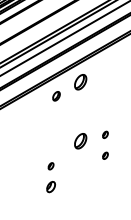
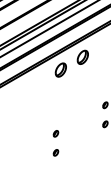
part: (56, 96) -> (60, 70), size x1.67
part: (80, 141) -> (82, 111), removed
part: (50, 187) -> (55, 153), size x0.62

